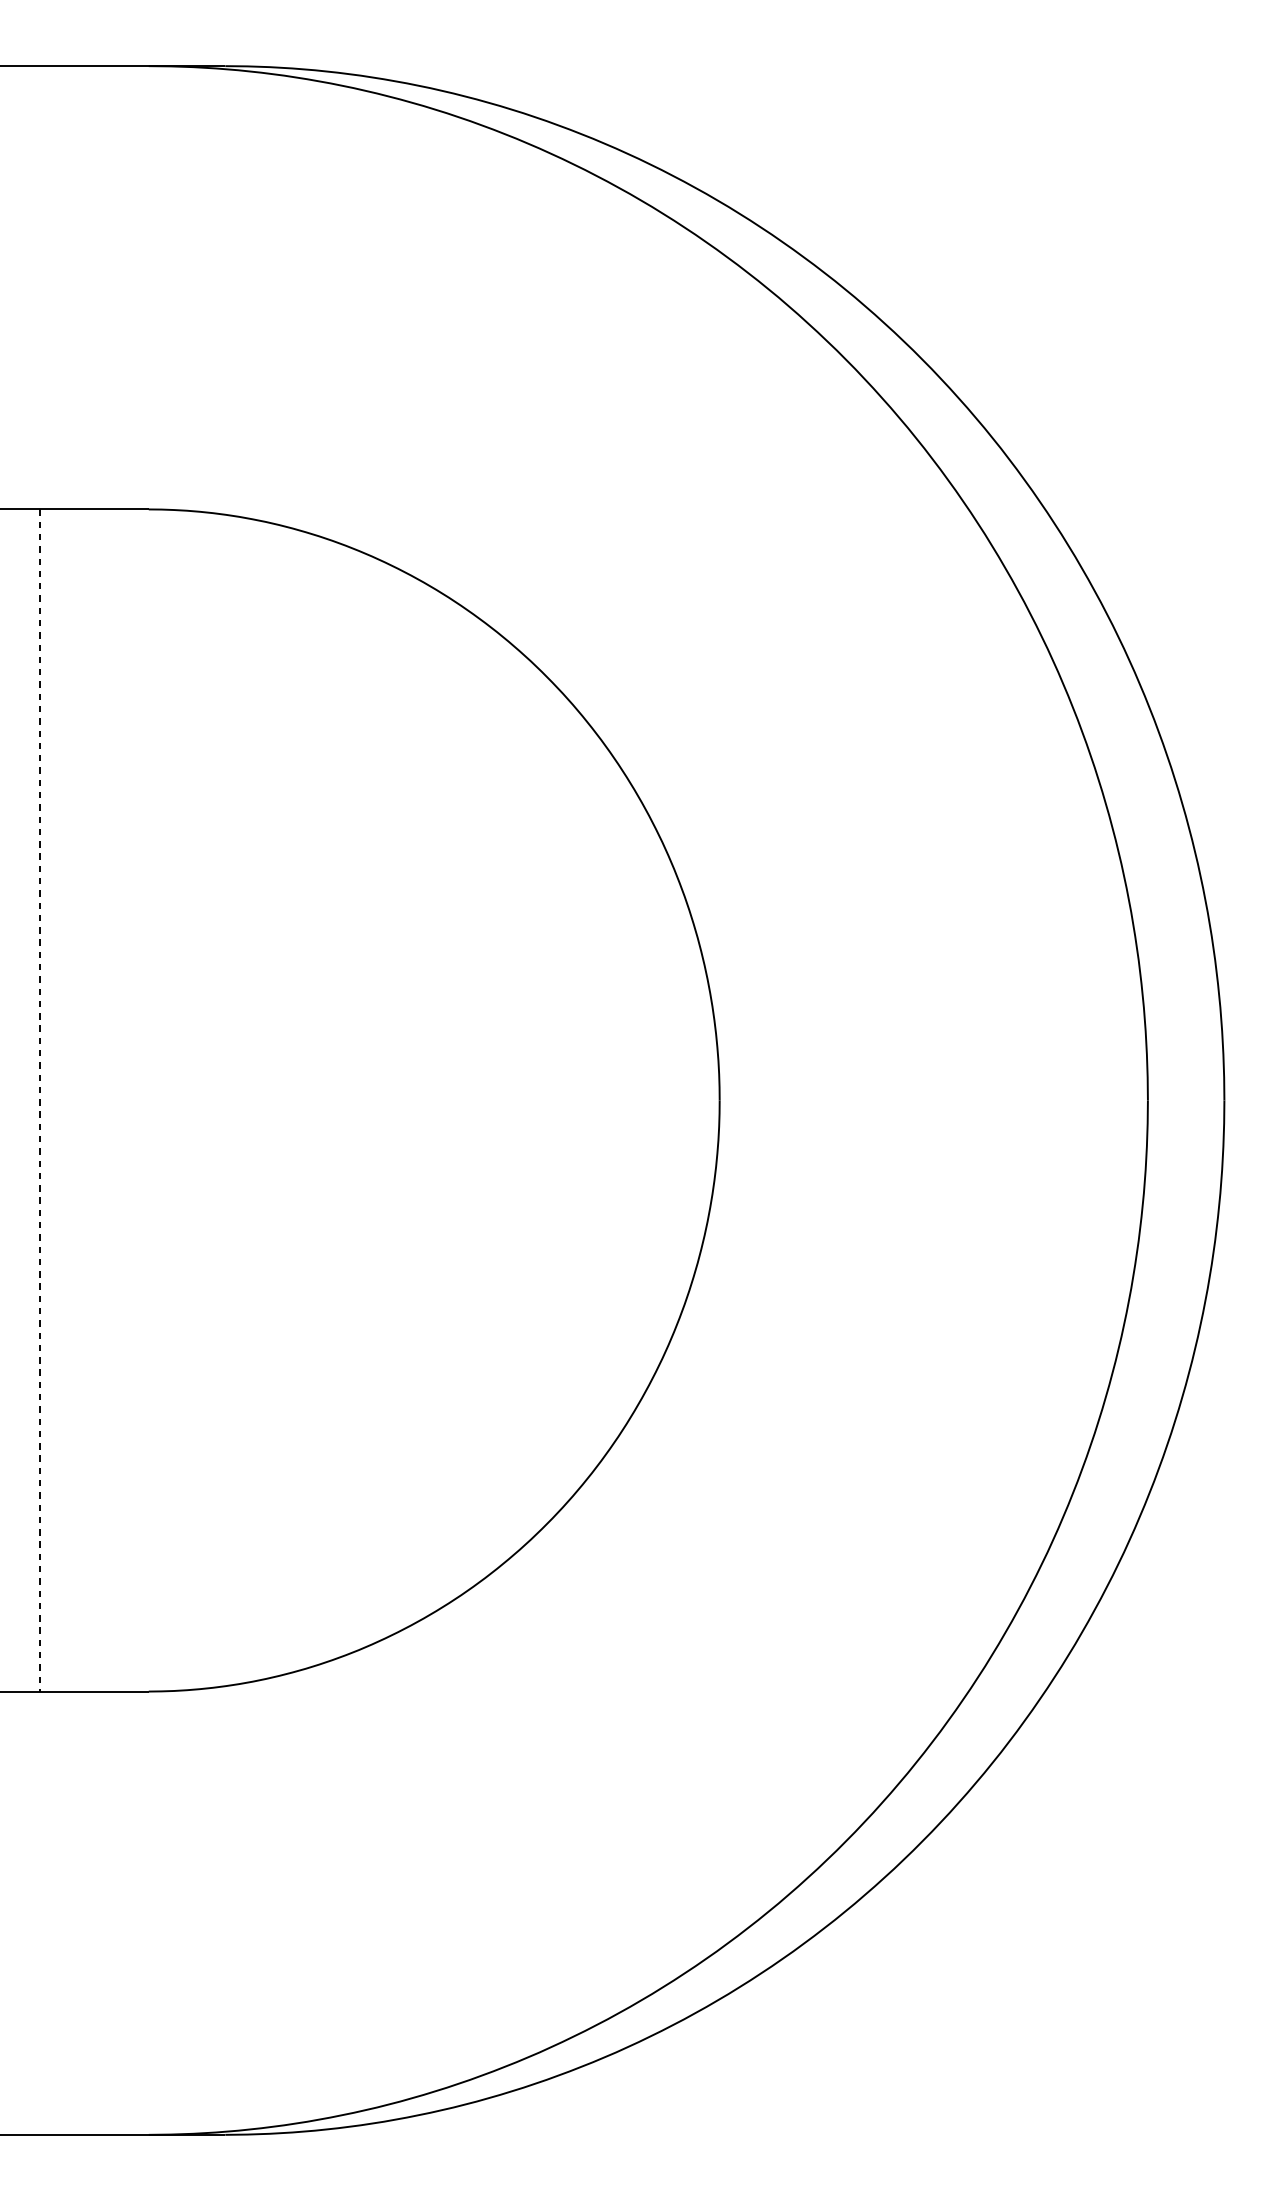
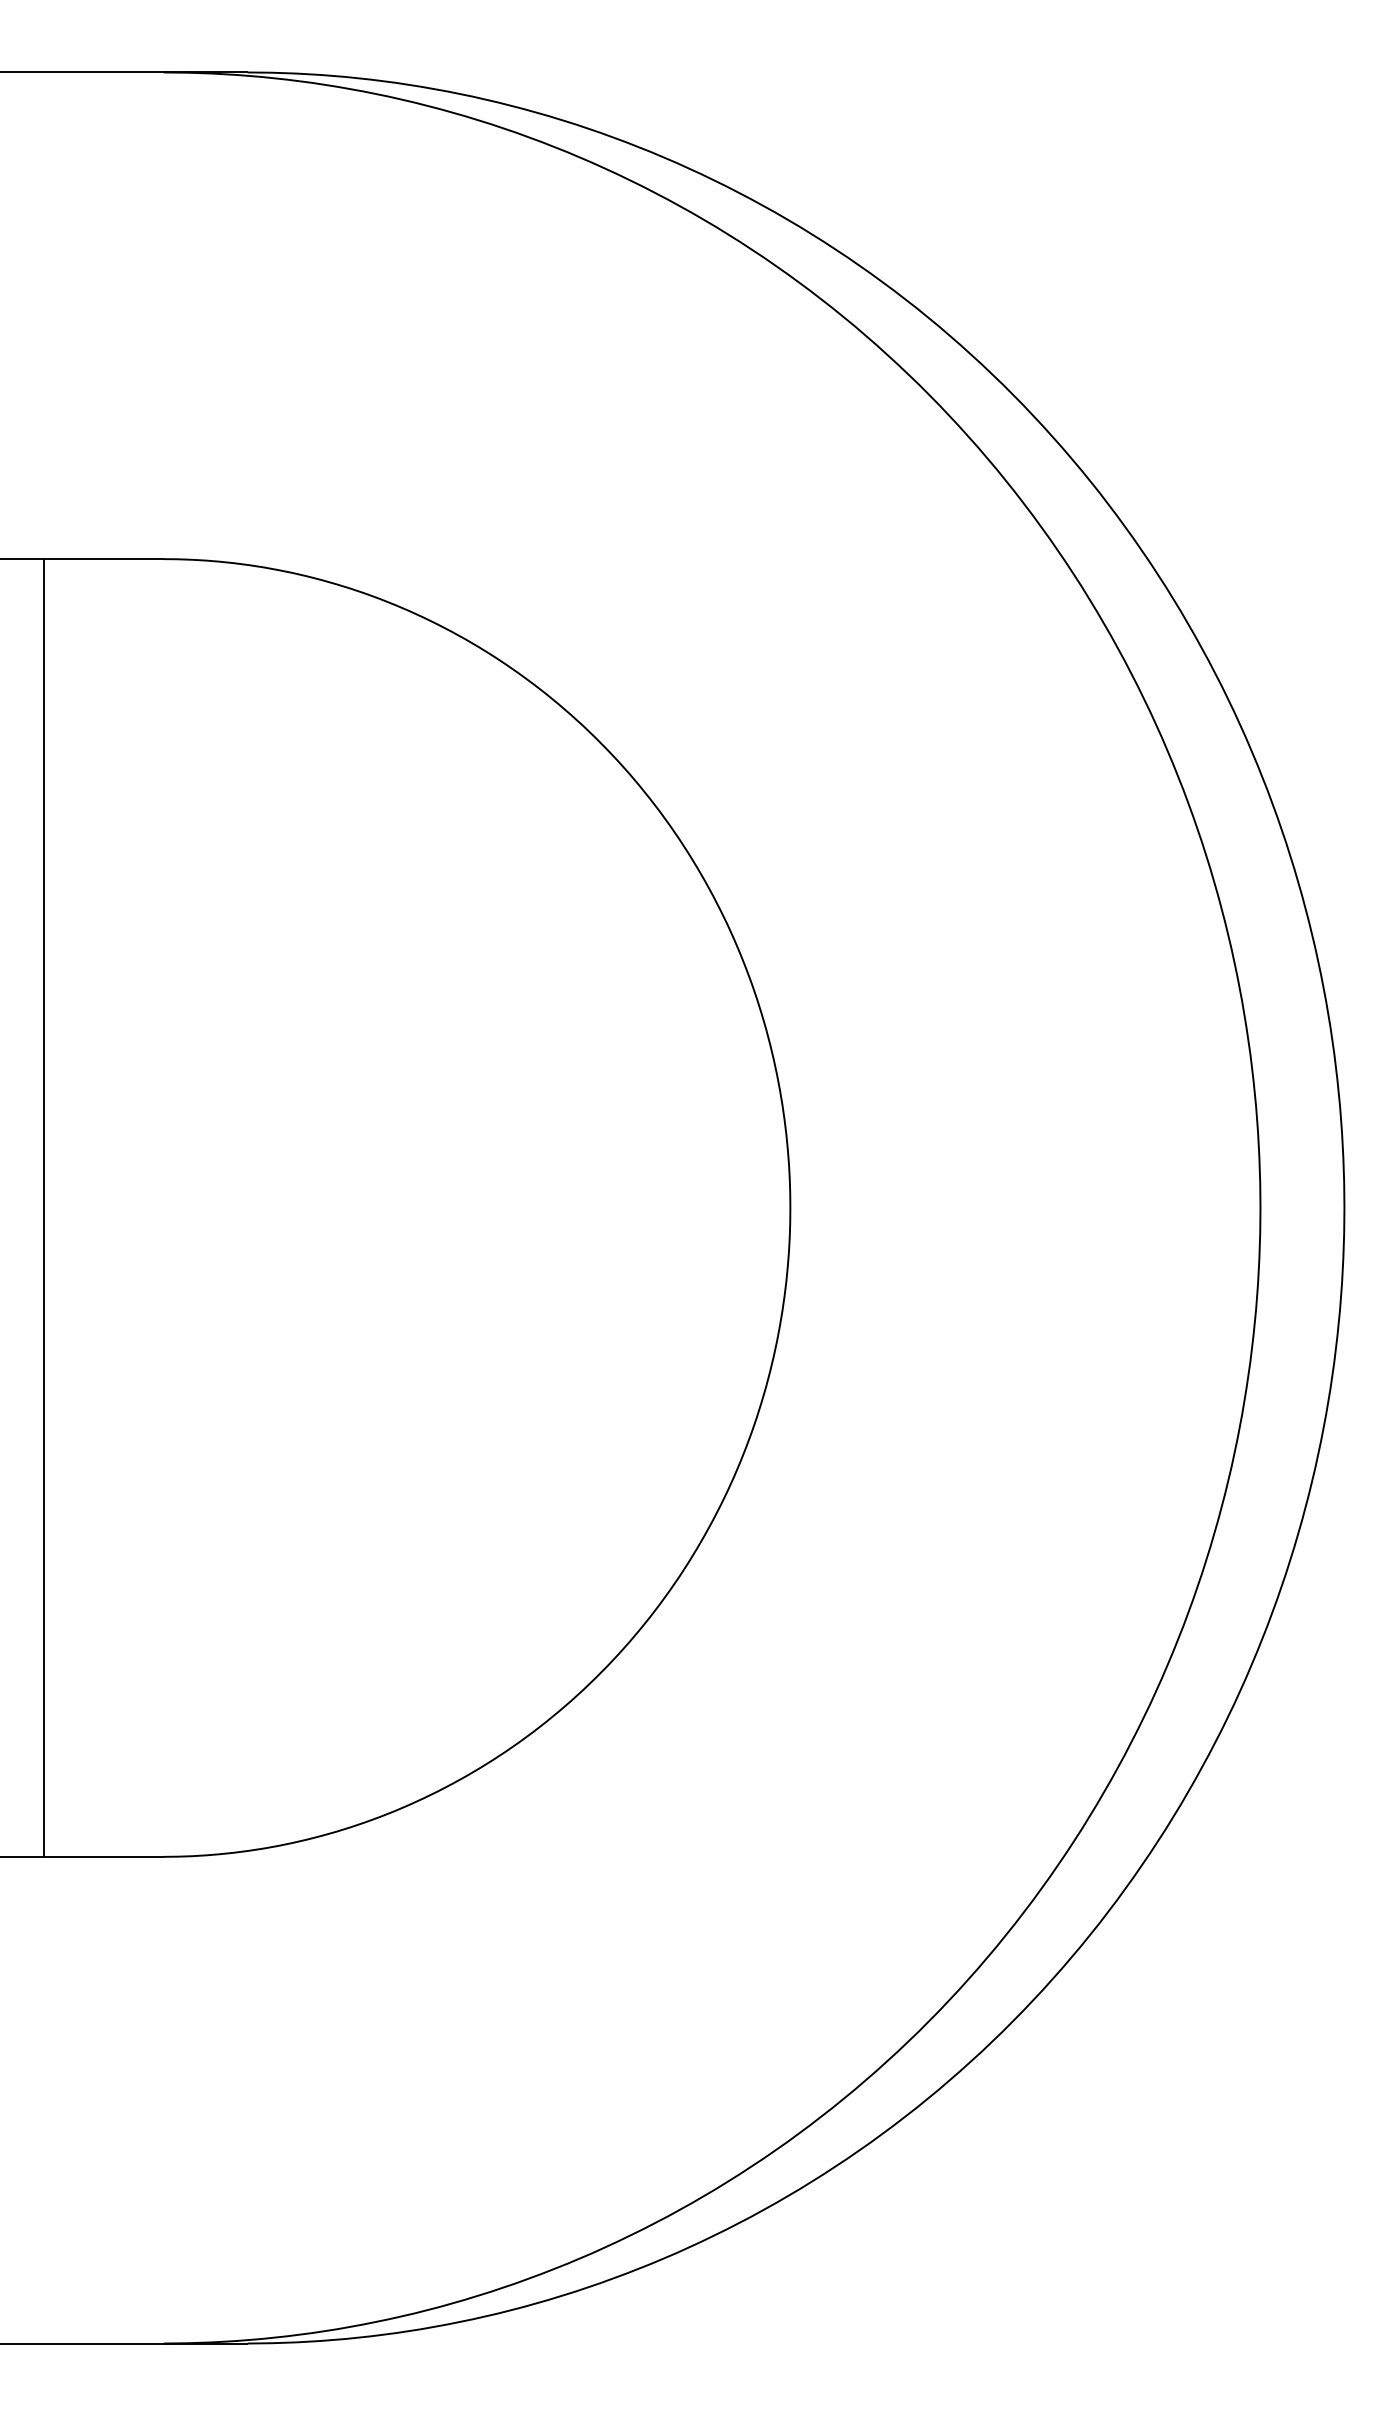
line: (40, 1100) -> (44, 1207), dashed -> solid

